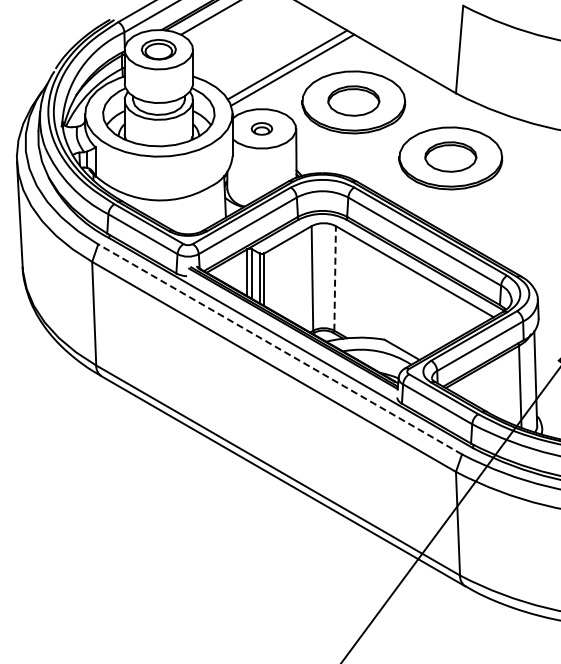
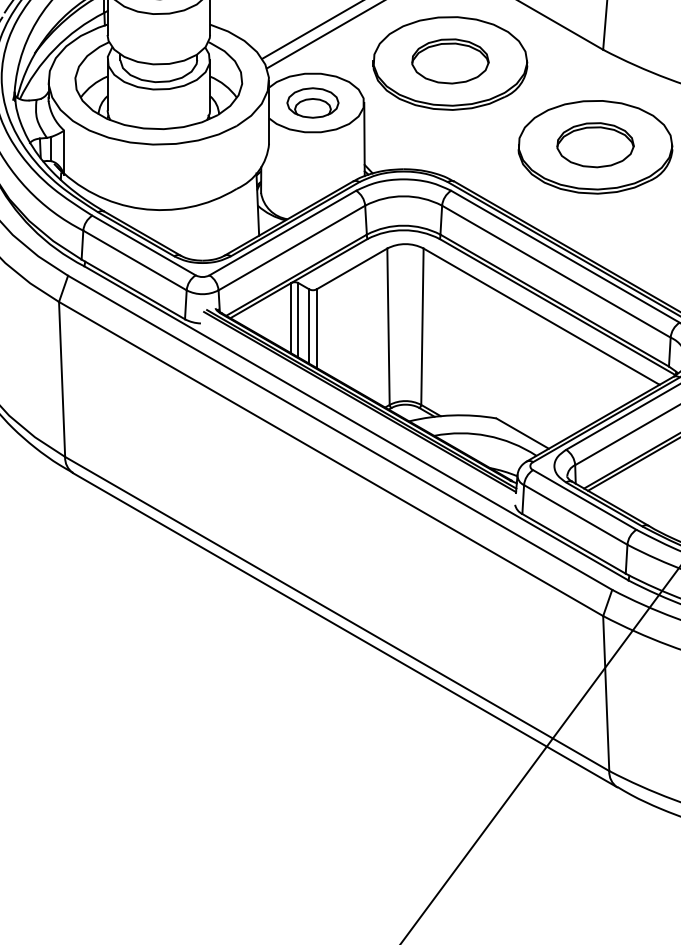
part: (261, 128) -> (312, 102), size x1.67
line: (335, 277) -> (422, 325), dashed -> solid
line: (279, 349) -> (339, 433), dashed -> solid

